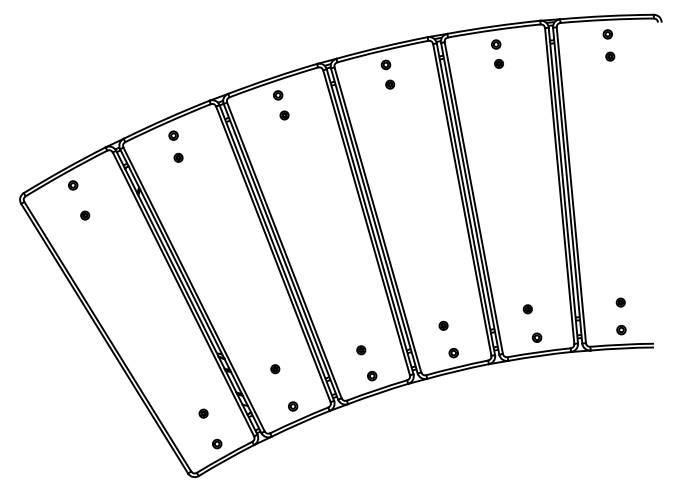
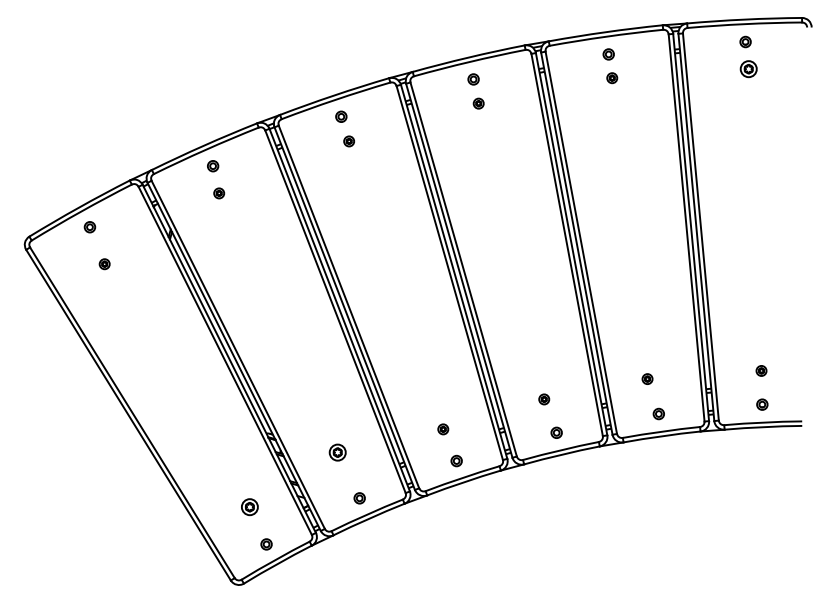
part: (610, 56) -> (748, 69), size x1.6
part: (275, 369) -> (337, 452), size x1.6
part: (203, 413) -> (249, 506), size x1.6

